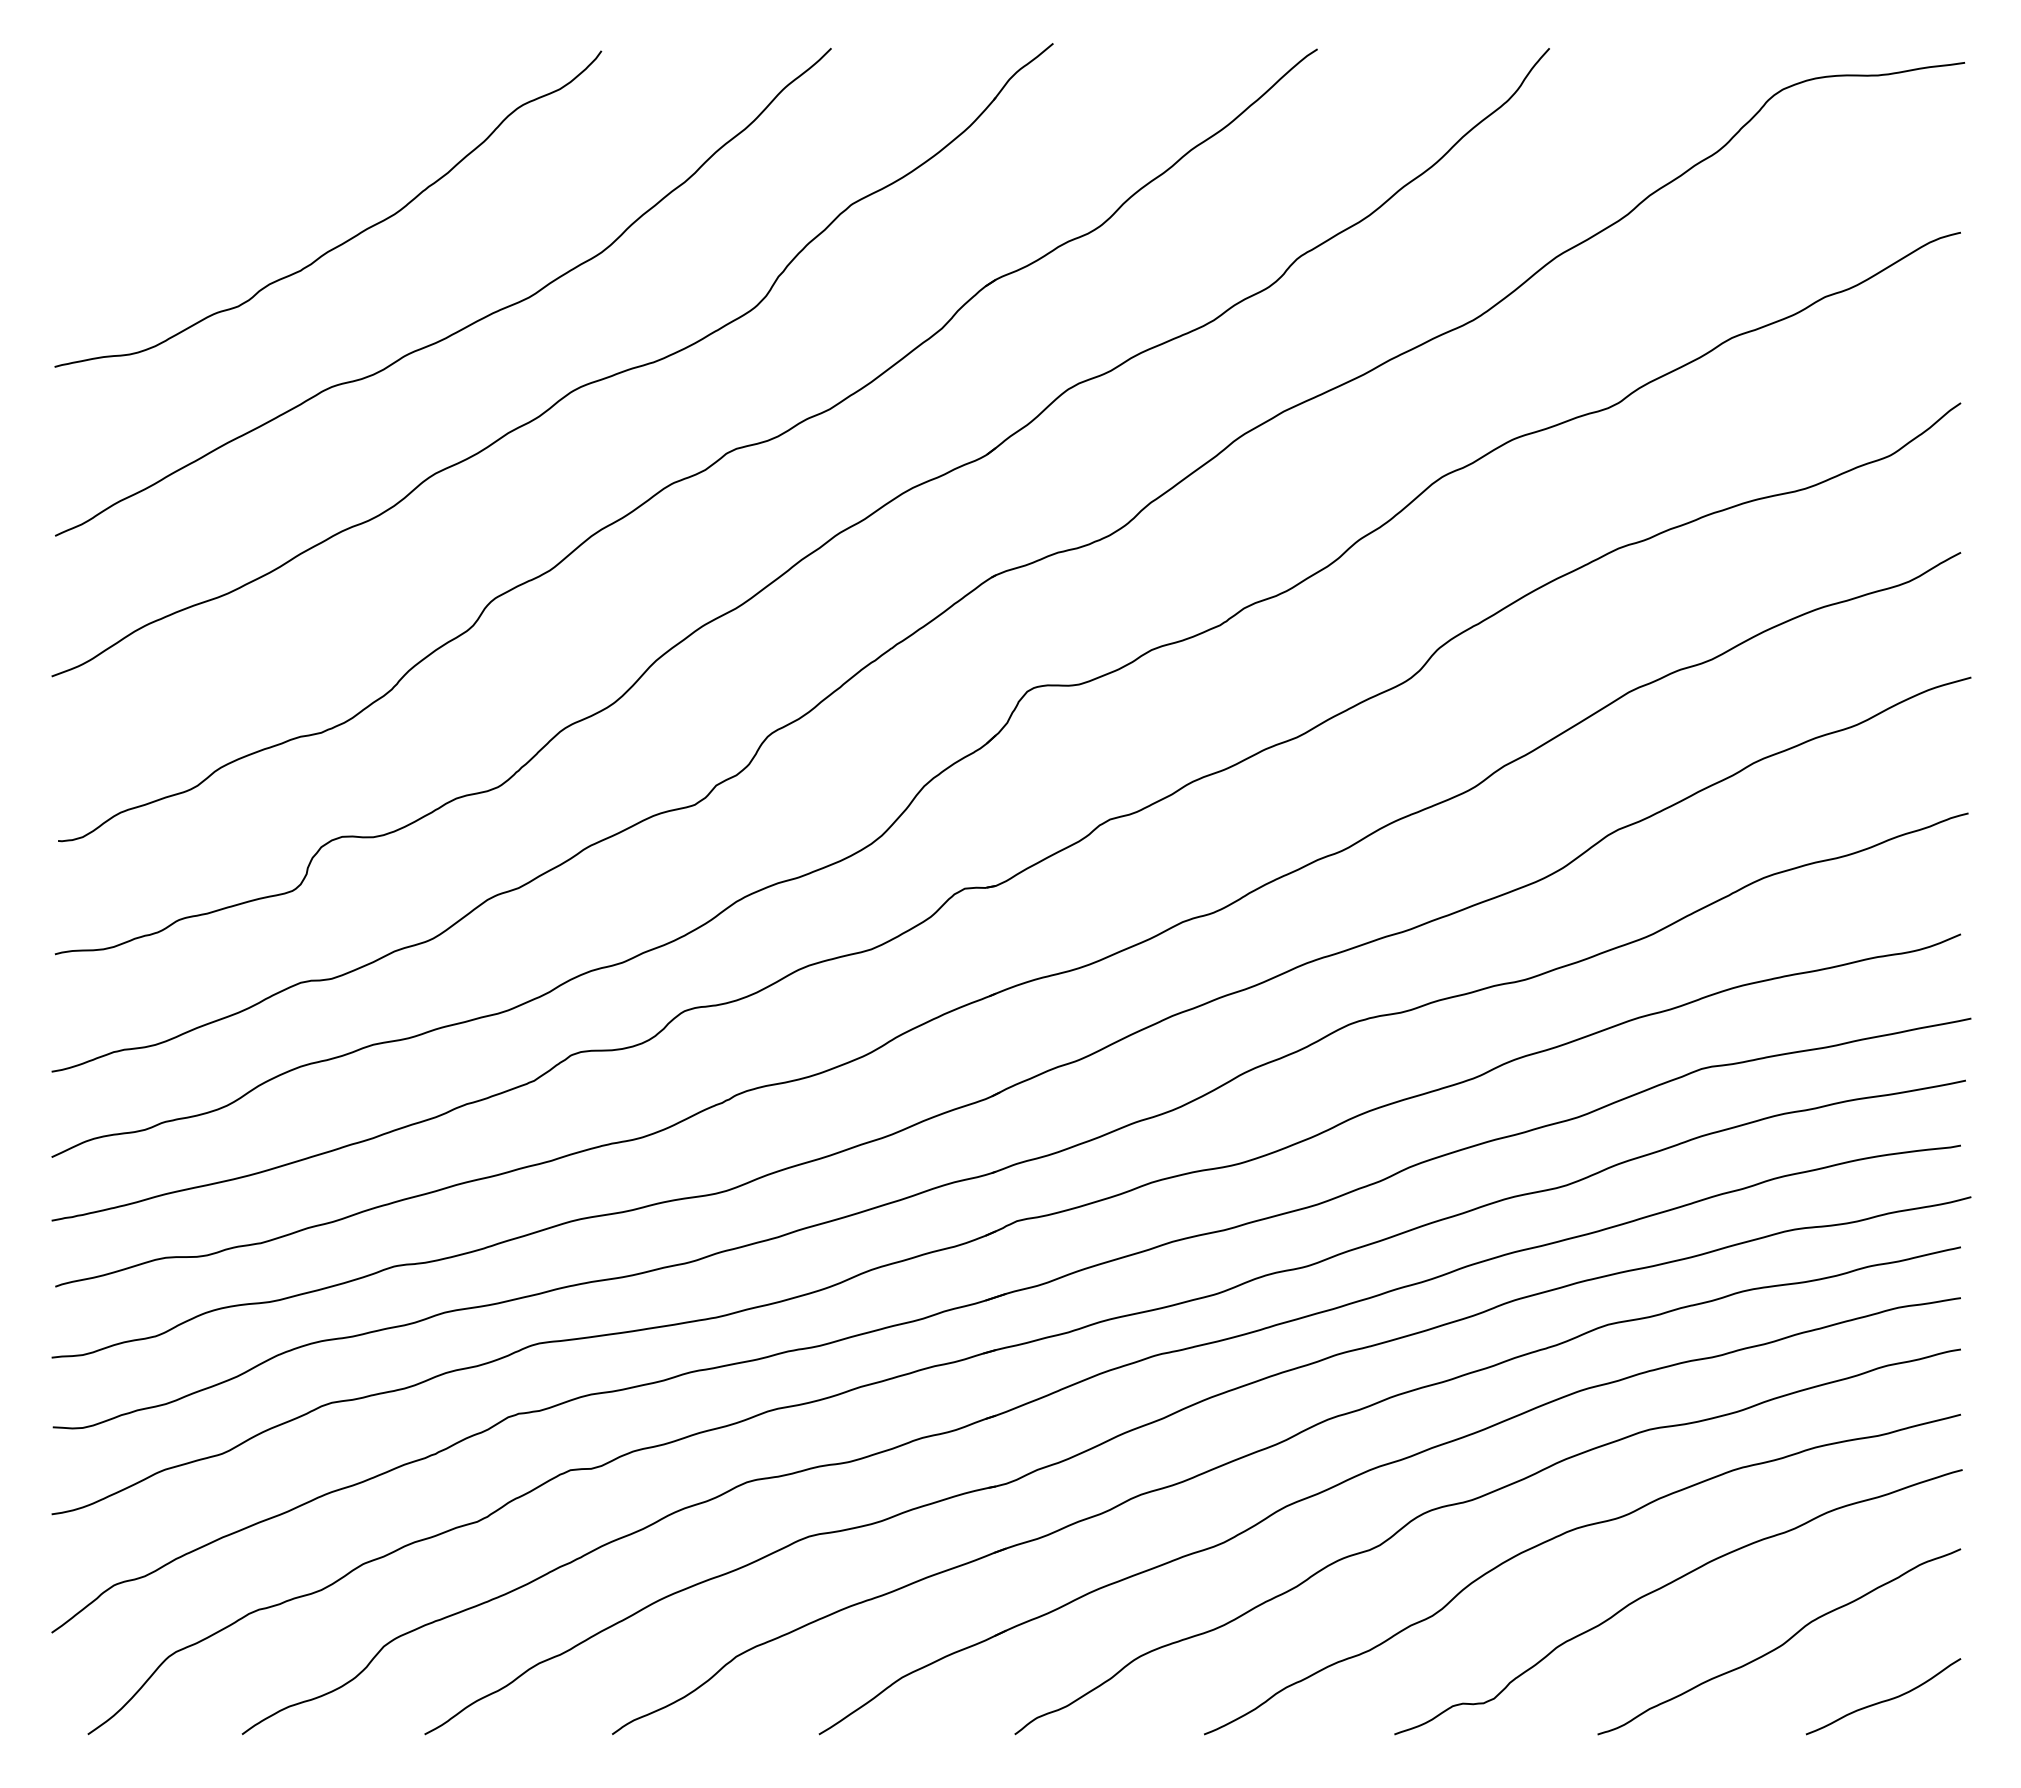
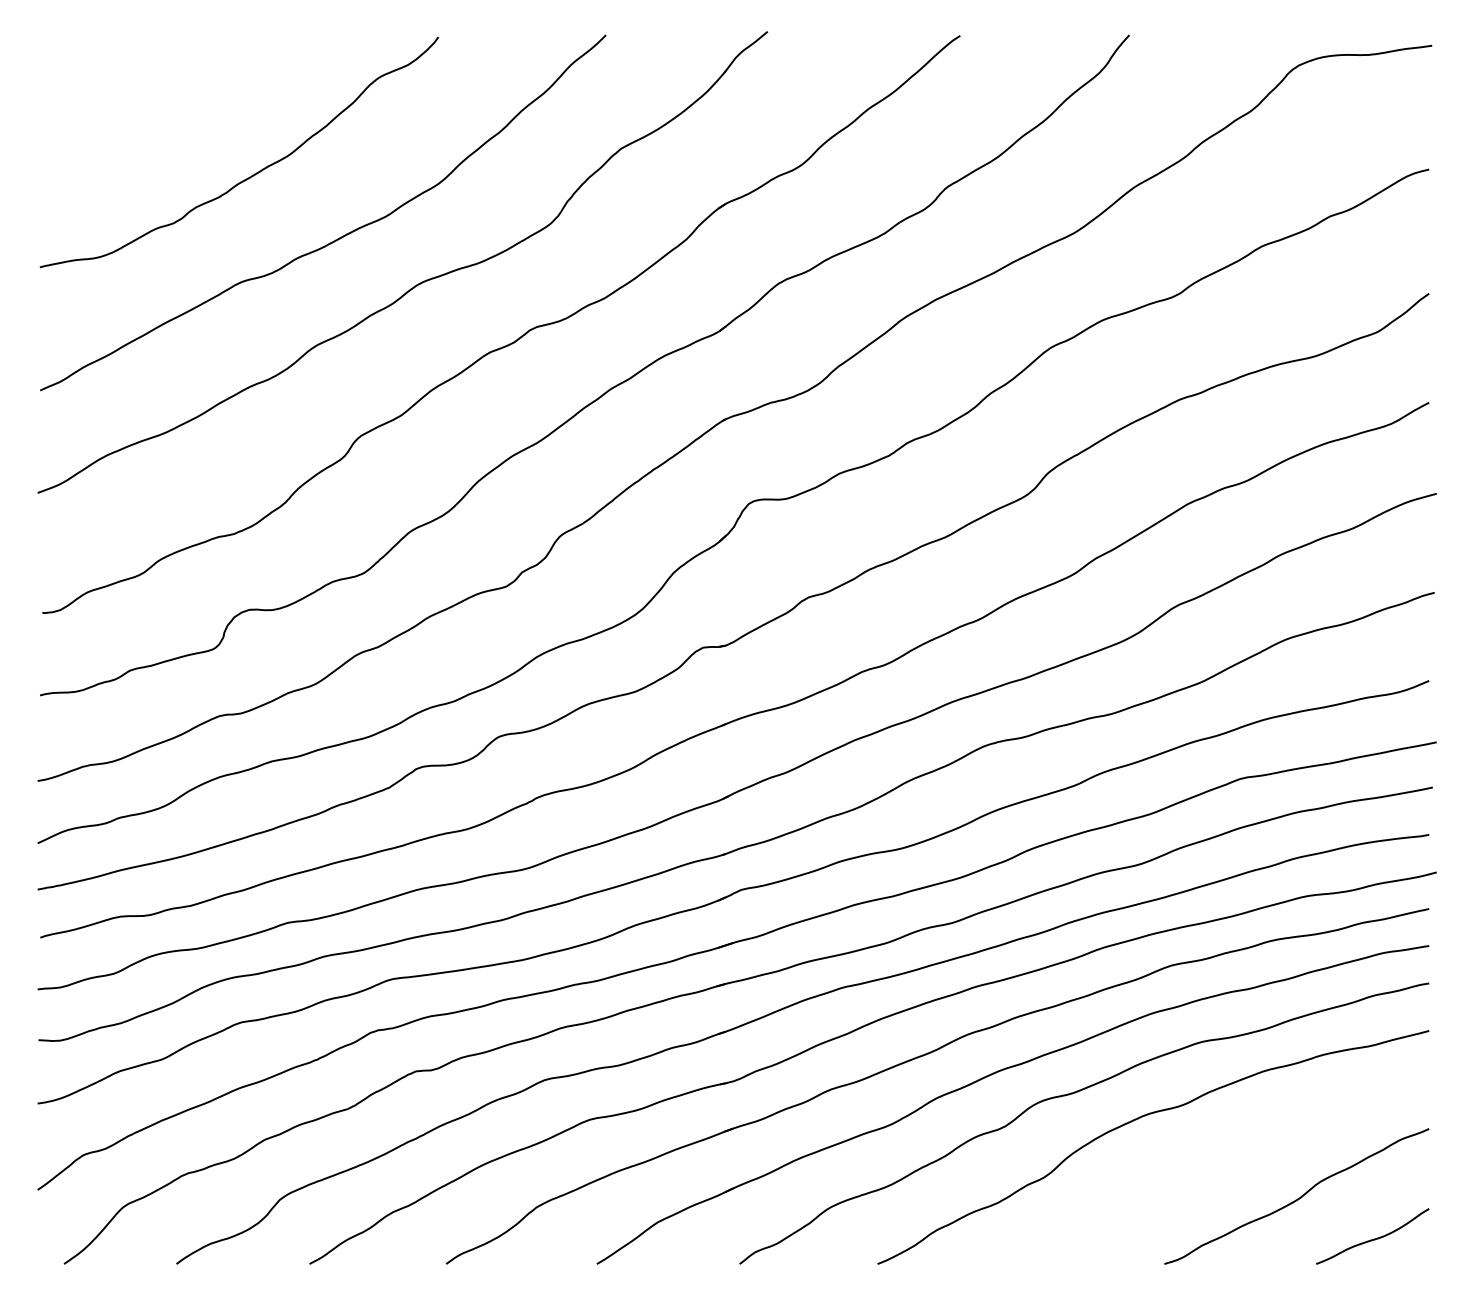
curve: (1670, 1584) -> (1217, 1154), removed

